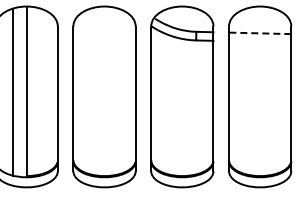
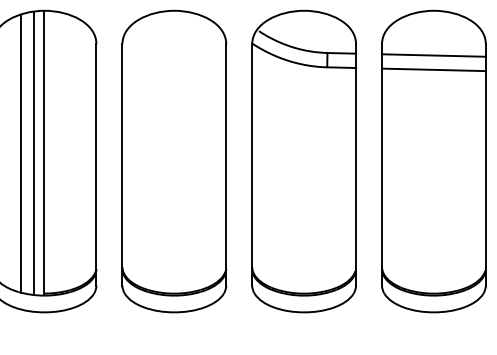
line: (259, 33) -> (432, 55), dashed -> solid
line: (260, 41) -> (434, 69), added
line: (20, 91) -> (34, 152), added

